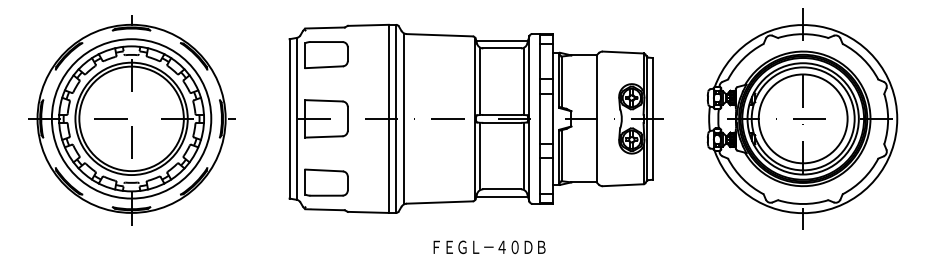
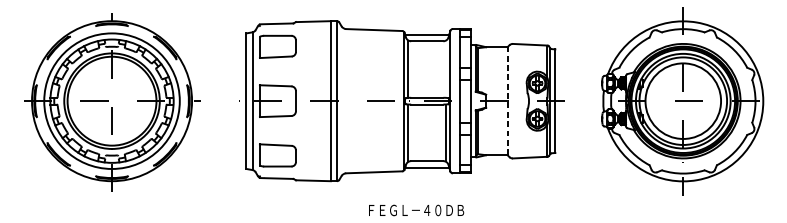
line: (523, 81) -> (445, 69), removed
line: (404, 118) -> (344, 100), removed
line: (596, 118) -> (507, 100), solid -> dashed

